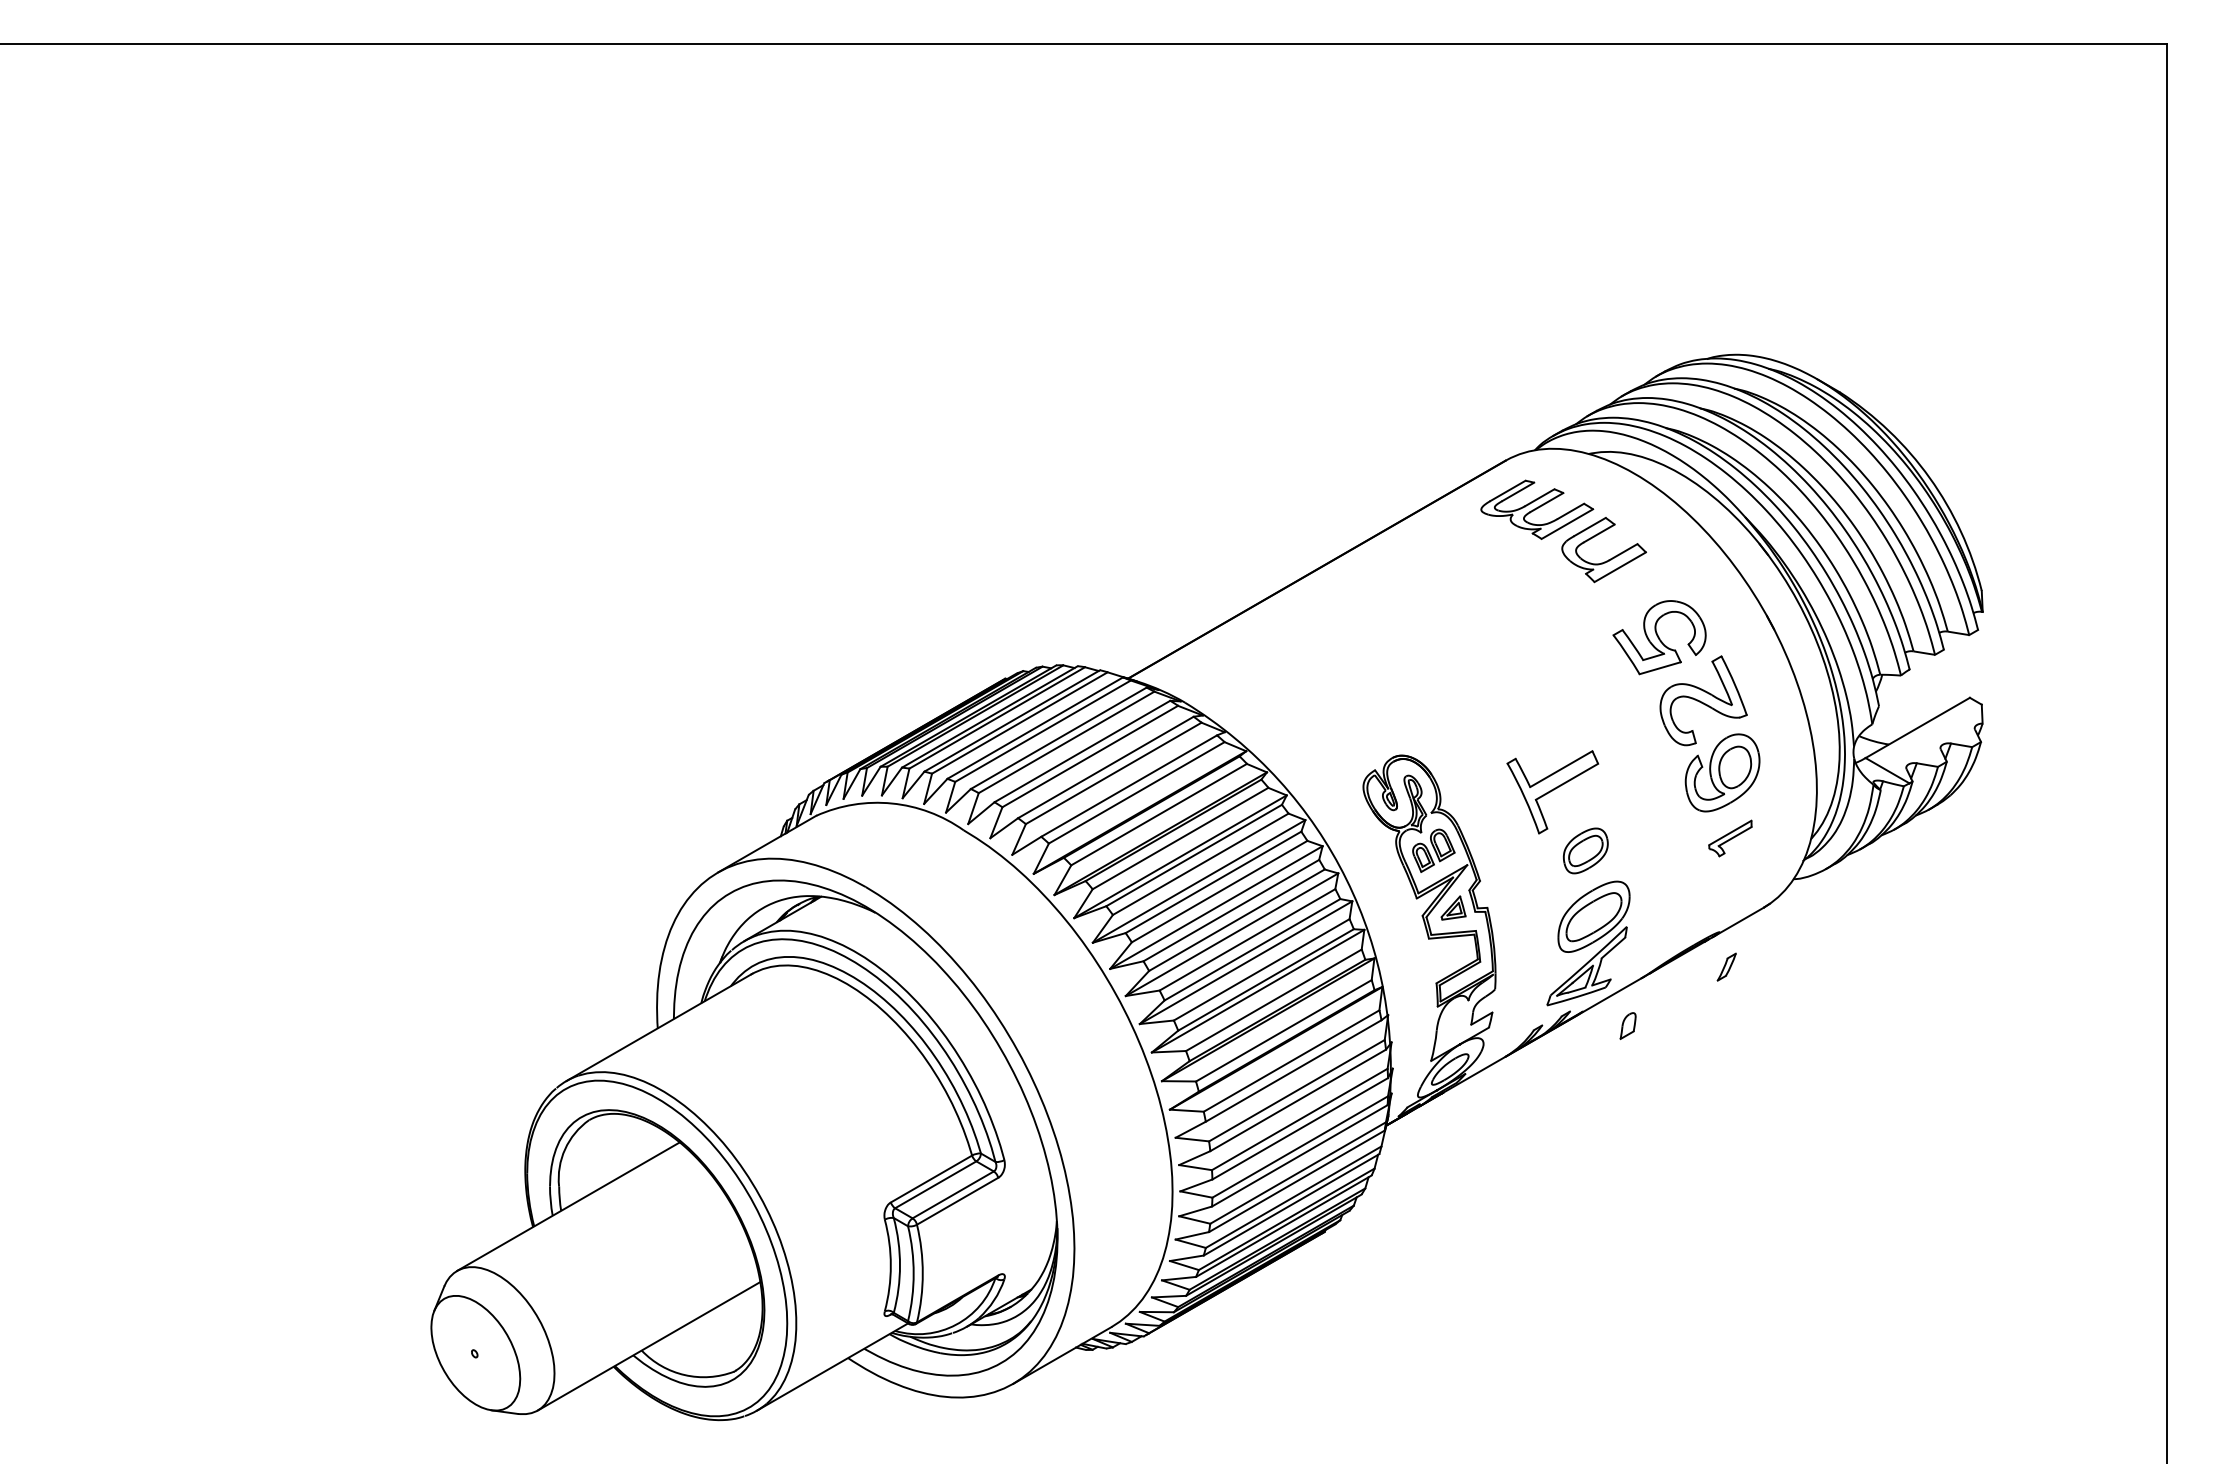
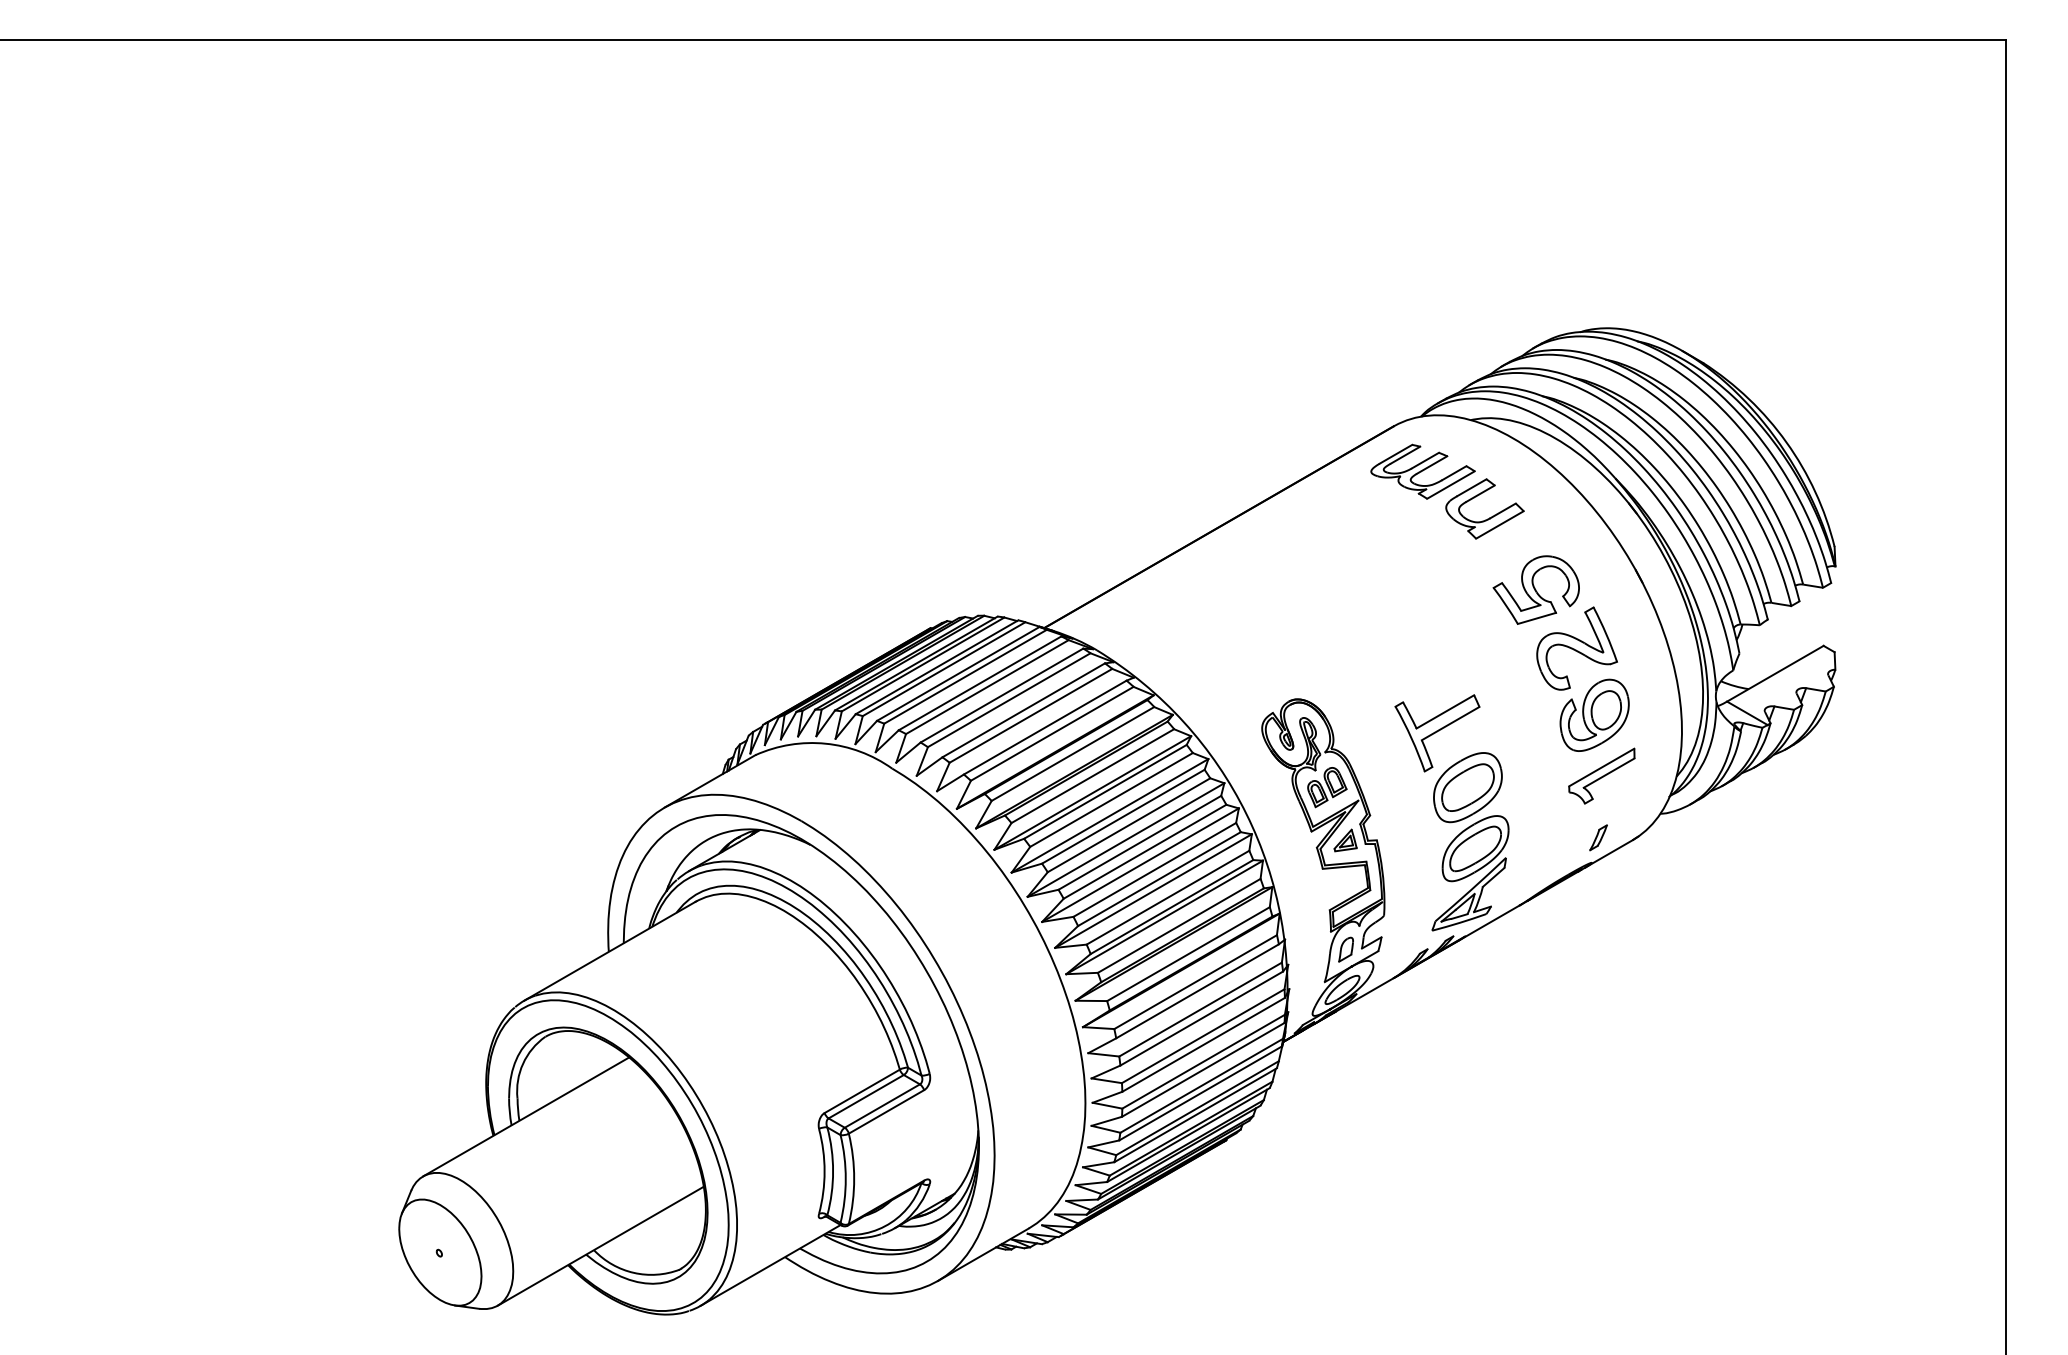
part: (1730, 838) -> (1601, 776), size x1.67
part: (1585, 850) -> (1467, 787), size x1.67
part: (1726, 966) -> (1598, 837), moved
part: (1627, 1025) -> (1345, 949), moved

